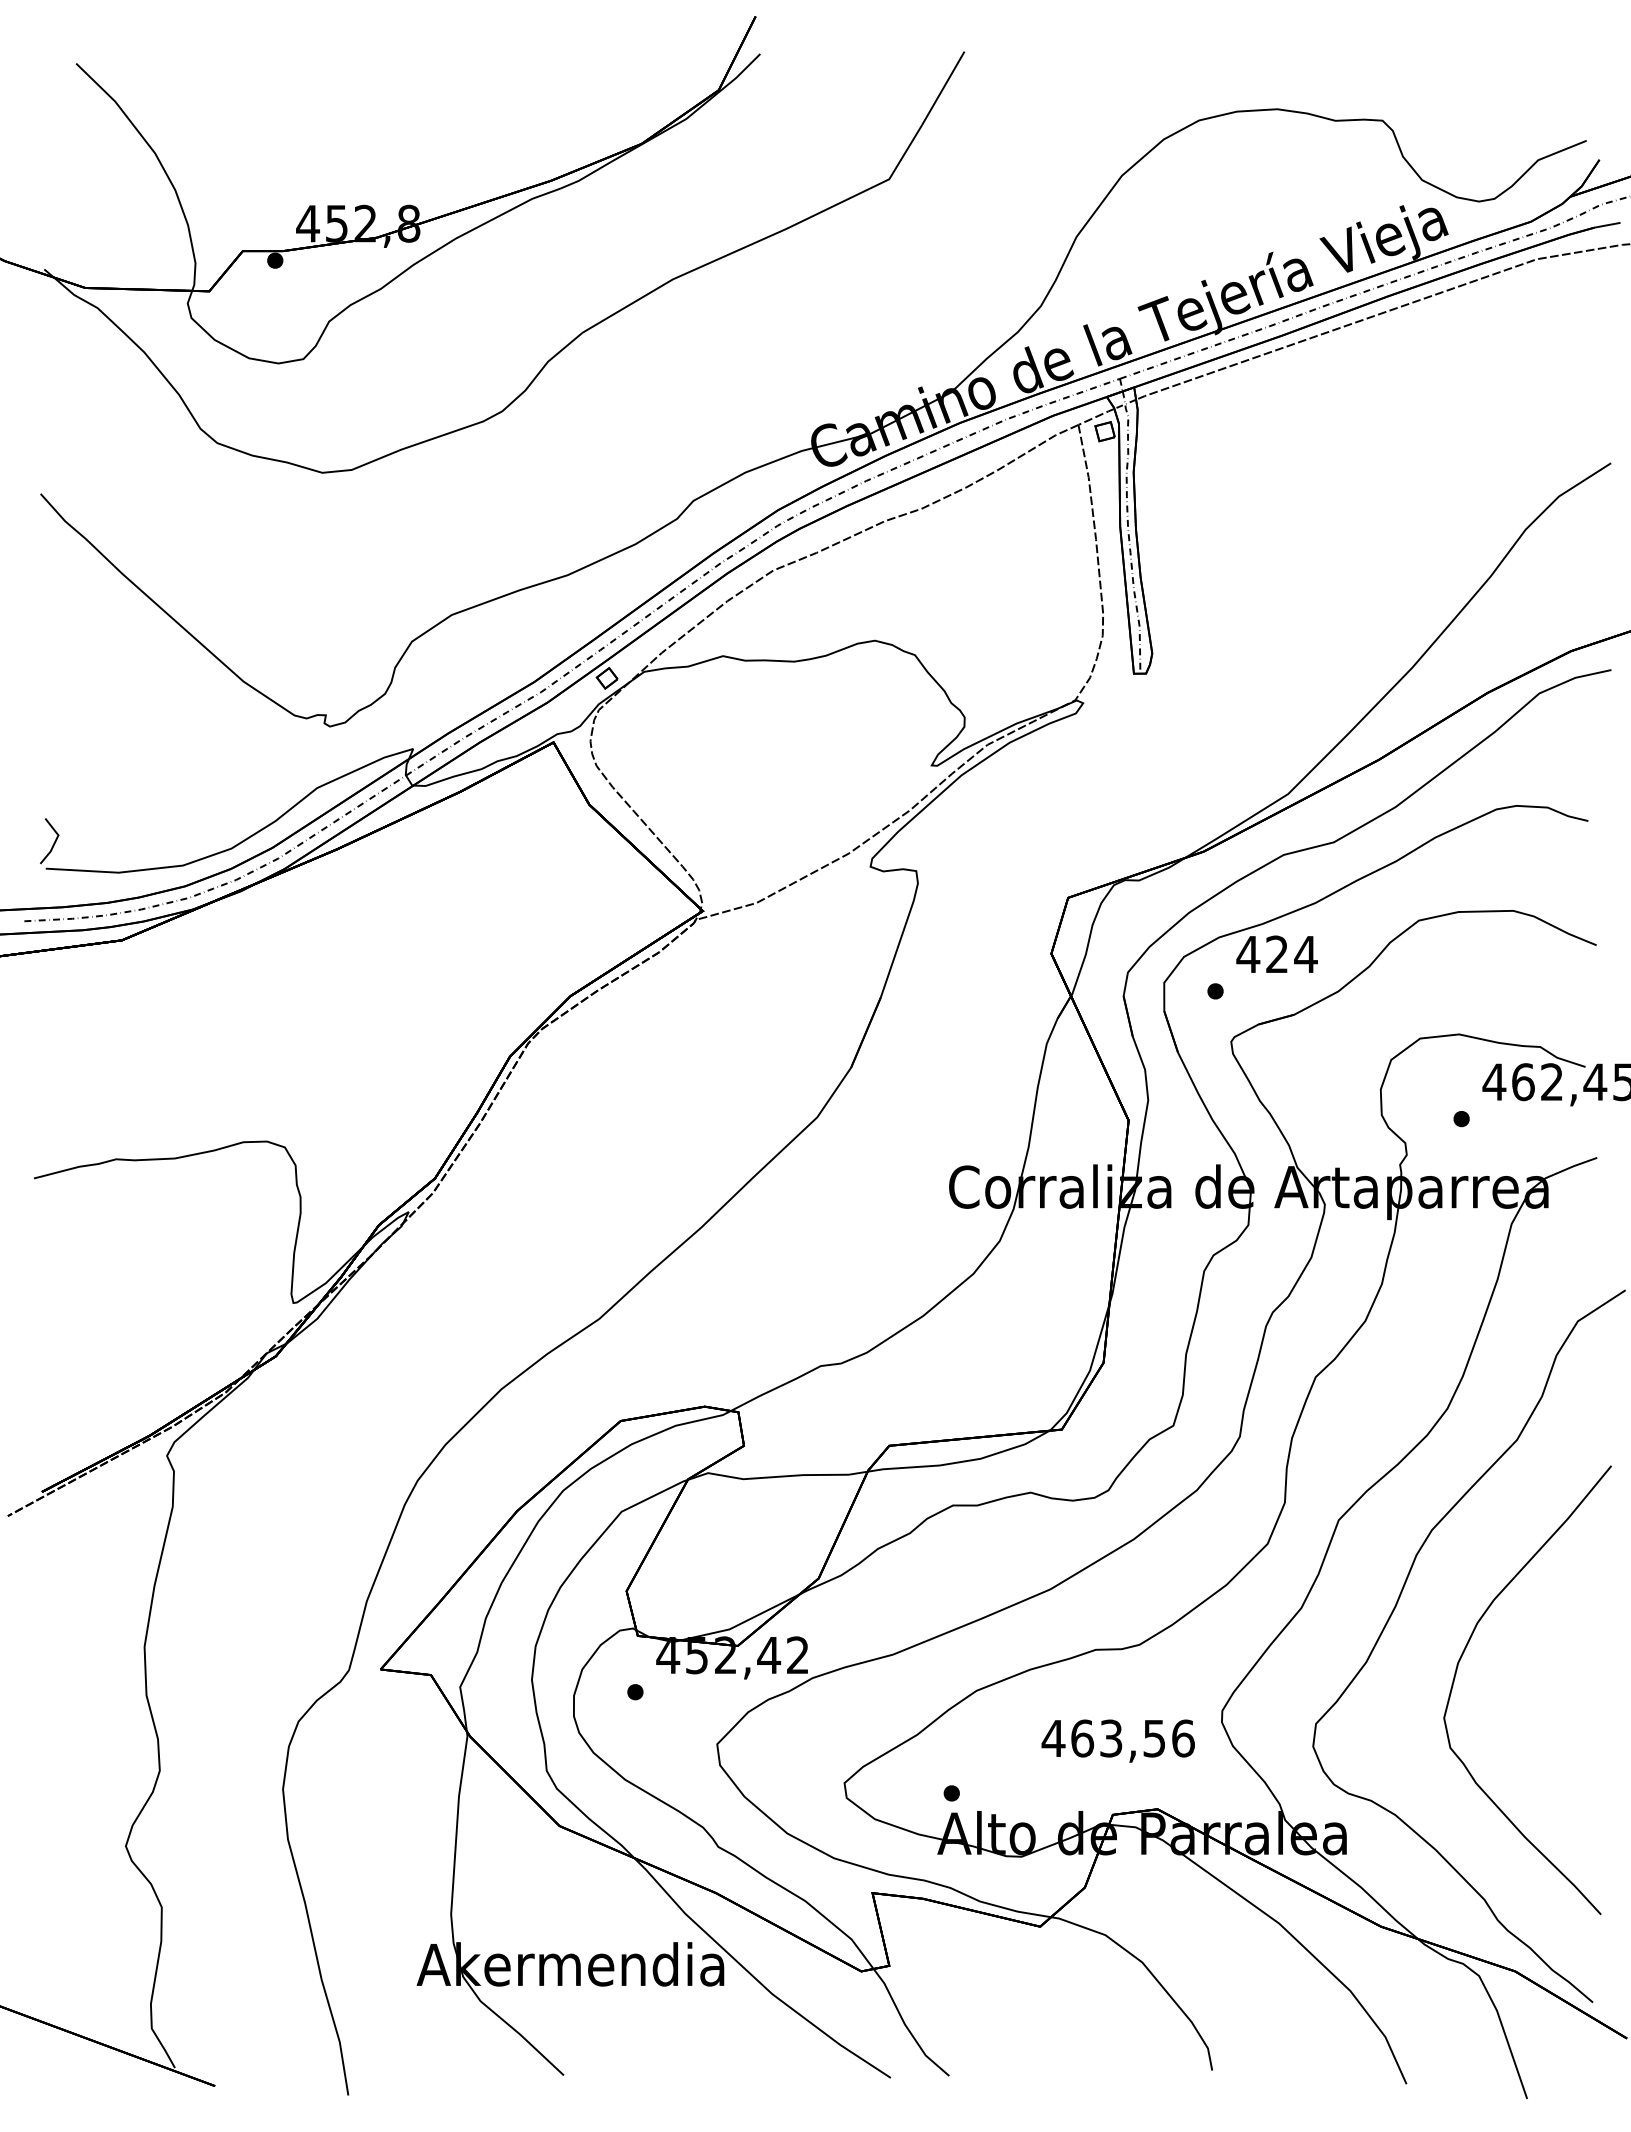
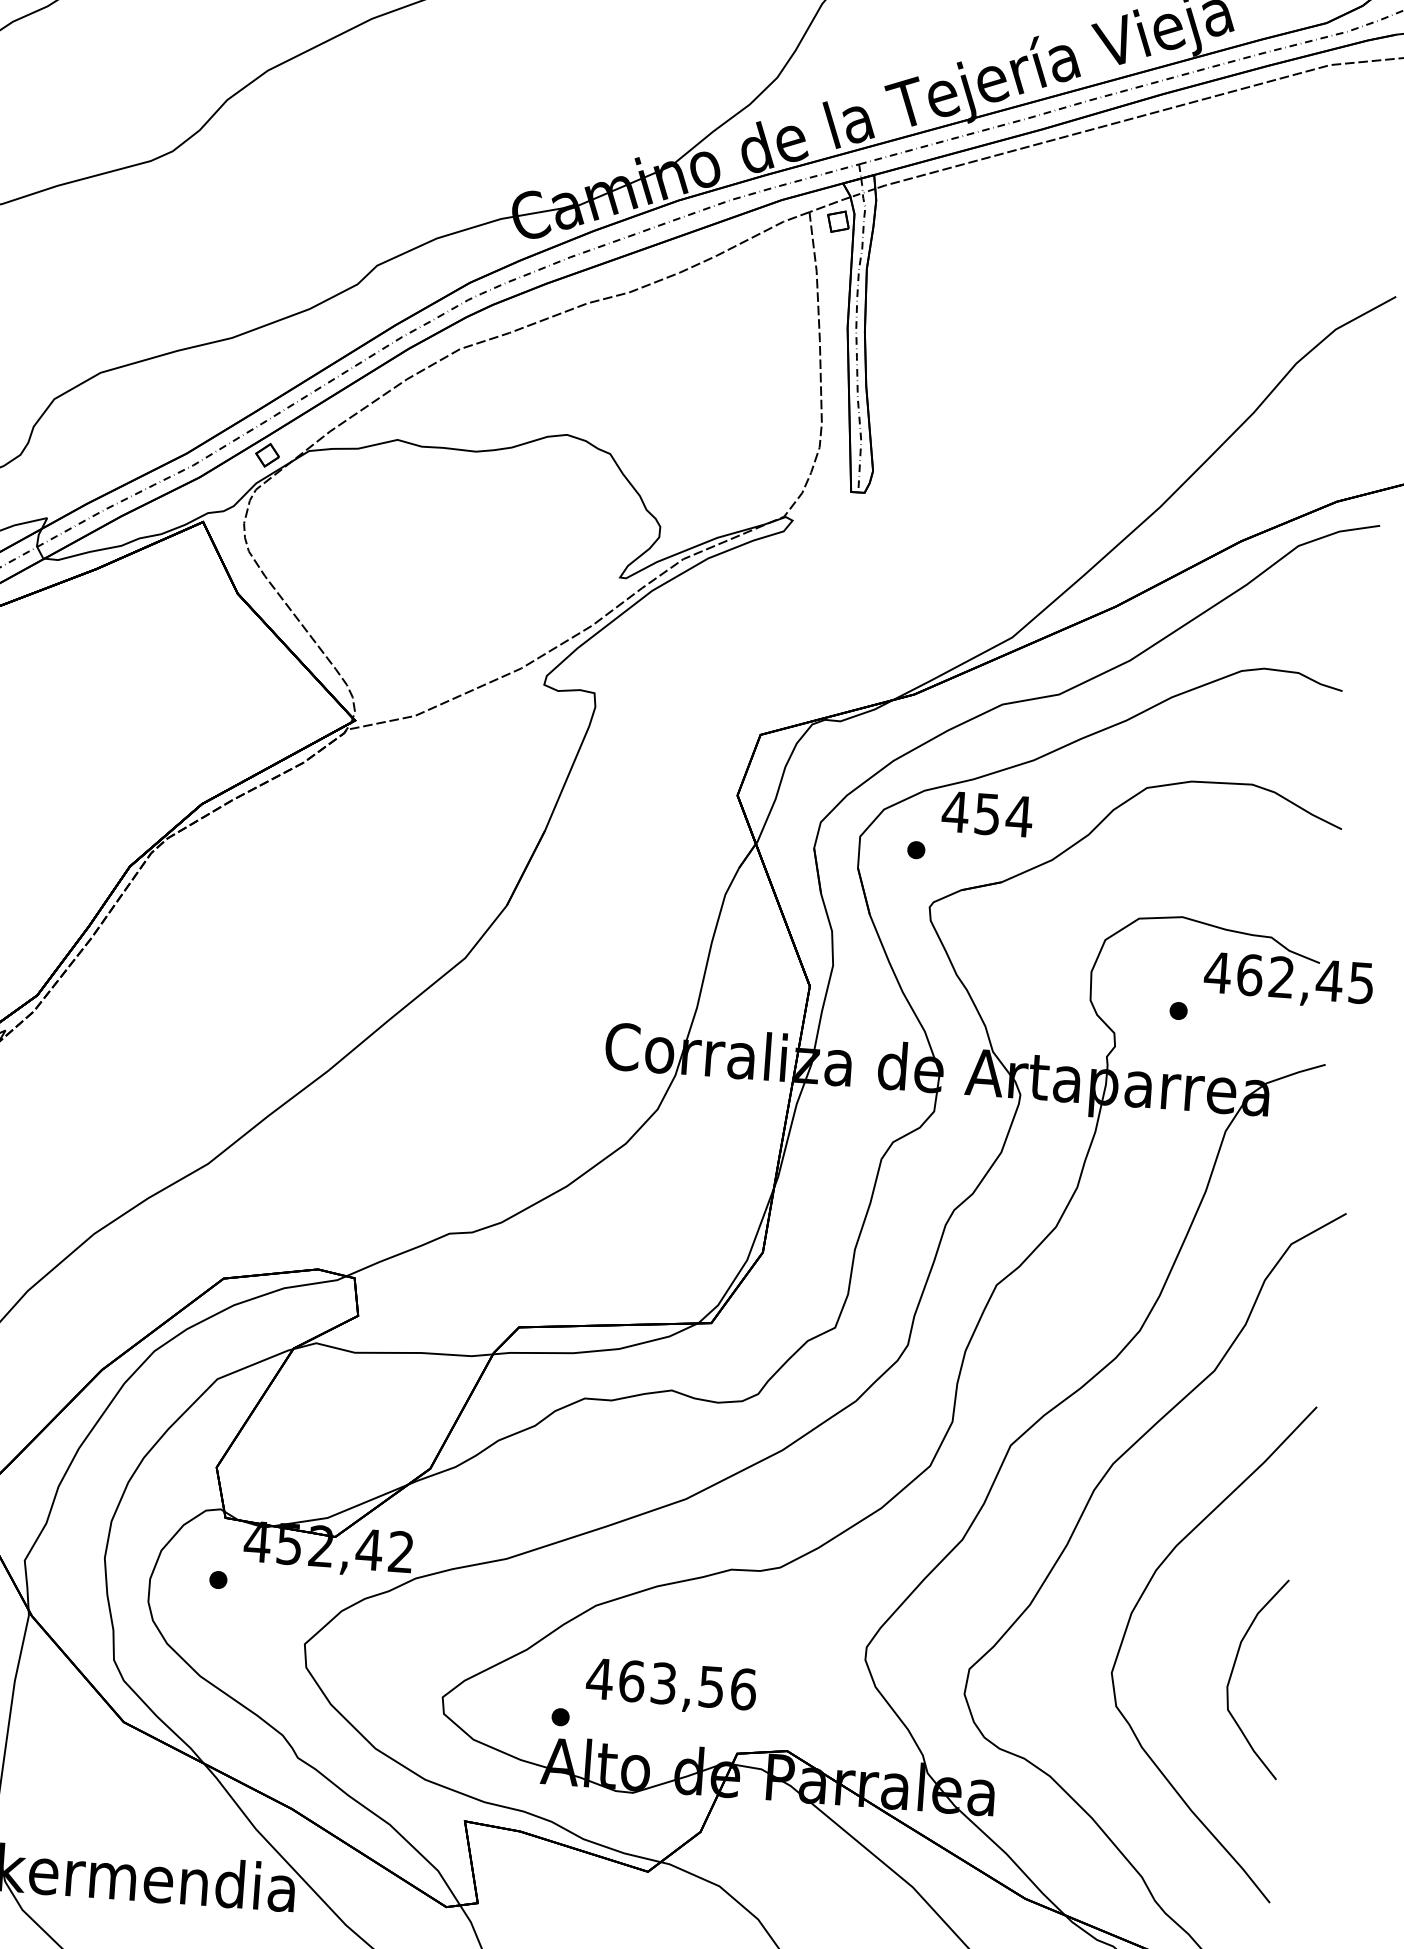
text: (1276, 954) -> (986, 814), 424 -> 454
curve: (1553, 1708) -> (1233, 1670), added
text: (1117, 1740) -> (670, 1686), moved

